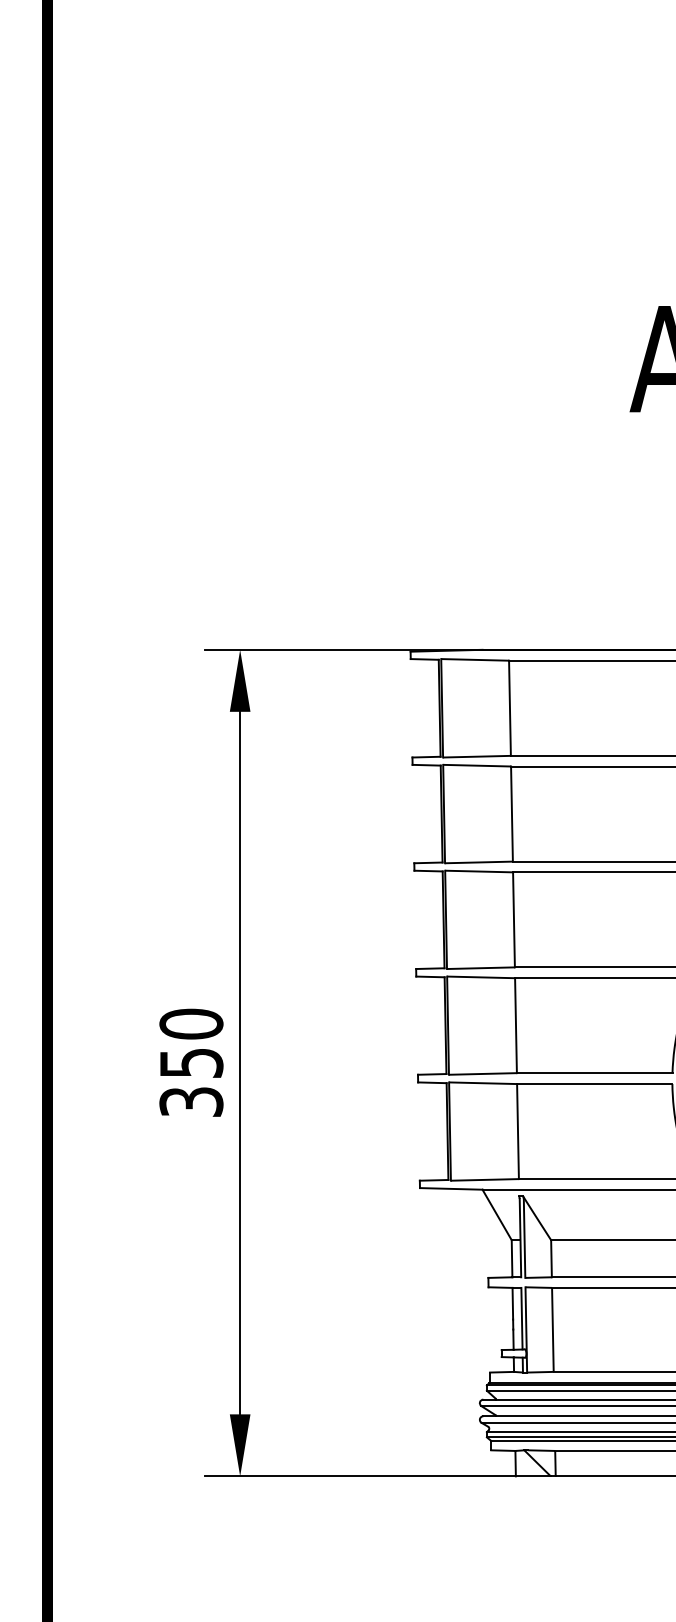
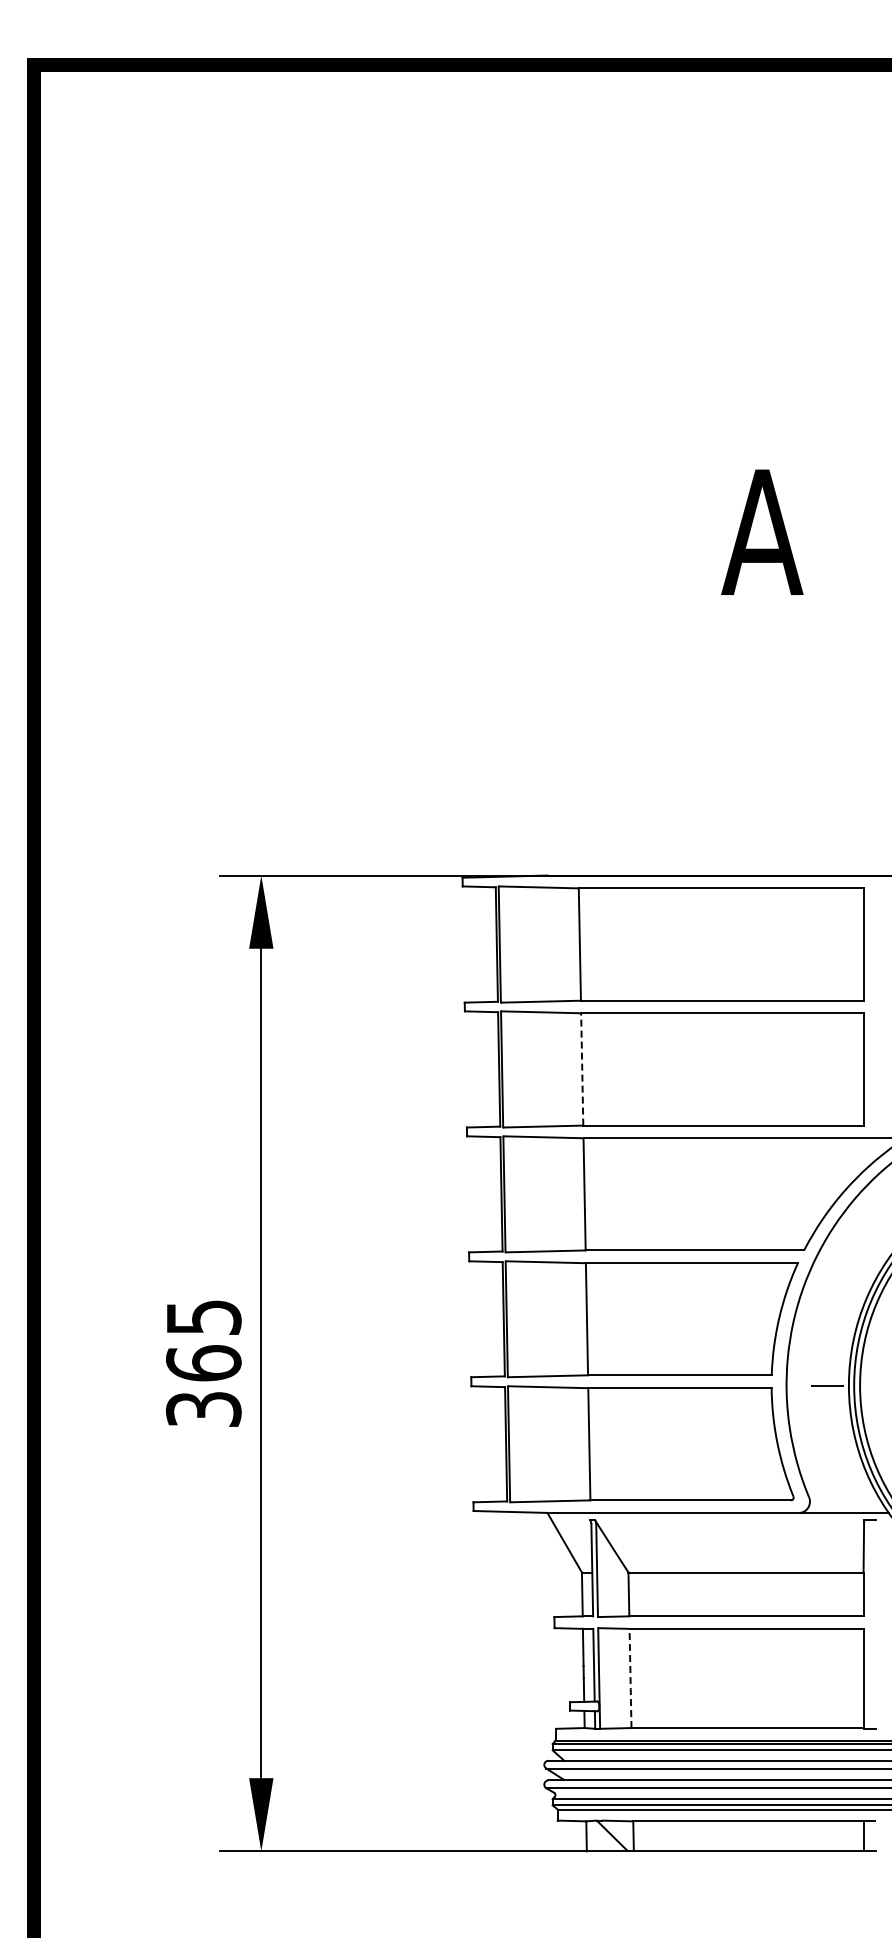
line: (512, 813) -> (582, 1068), solid -> dashed
text: (191, 1043) -> (203, 1340), 350 -> 365
line: (552, 1329) -> (630, 1678), solid -> dashed

